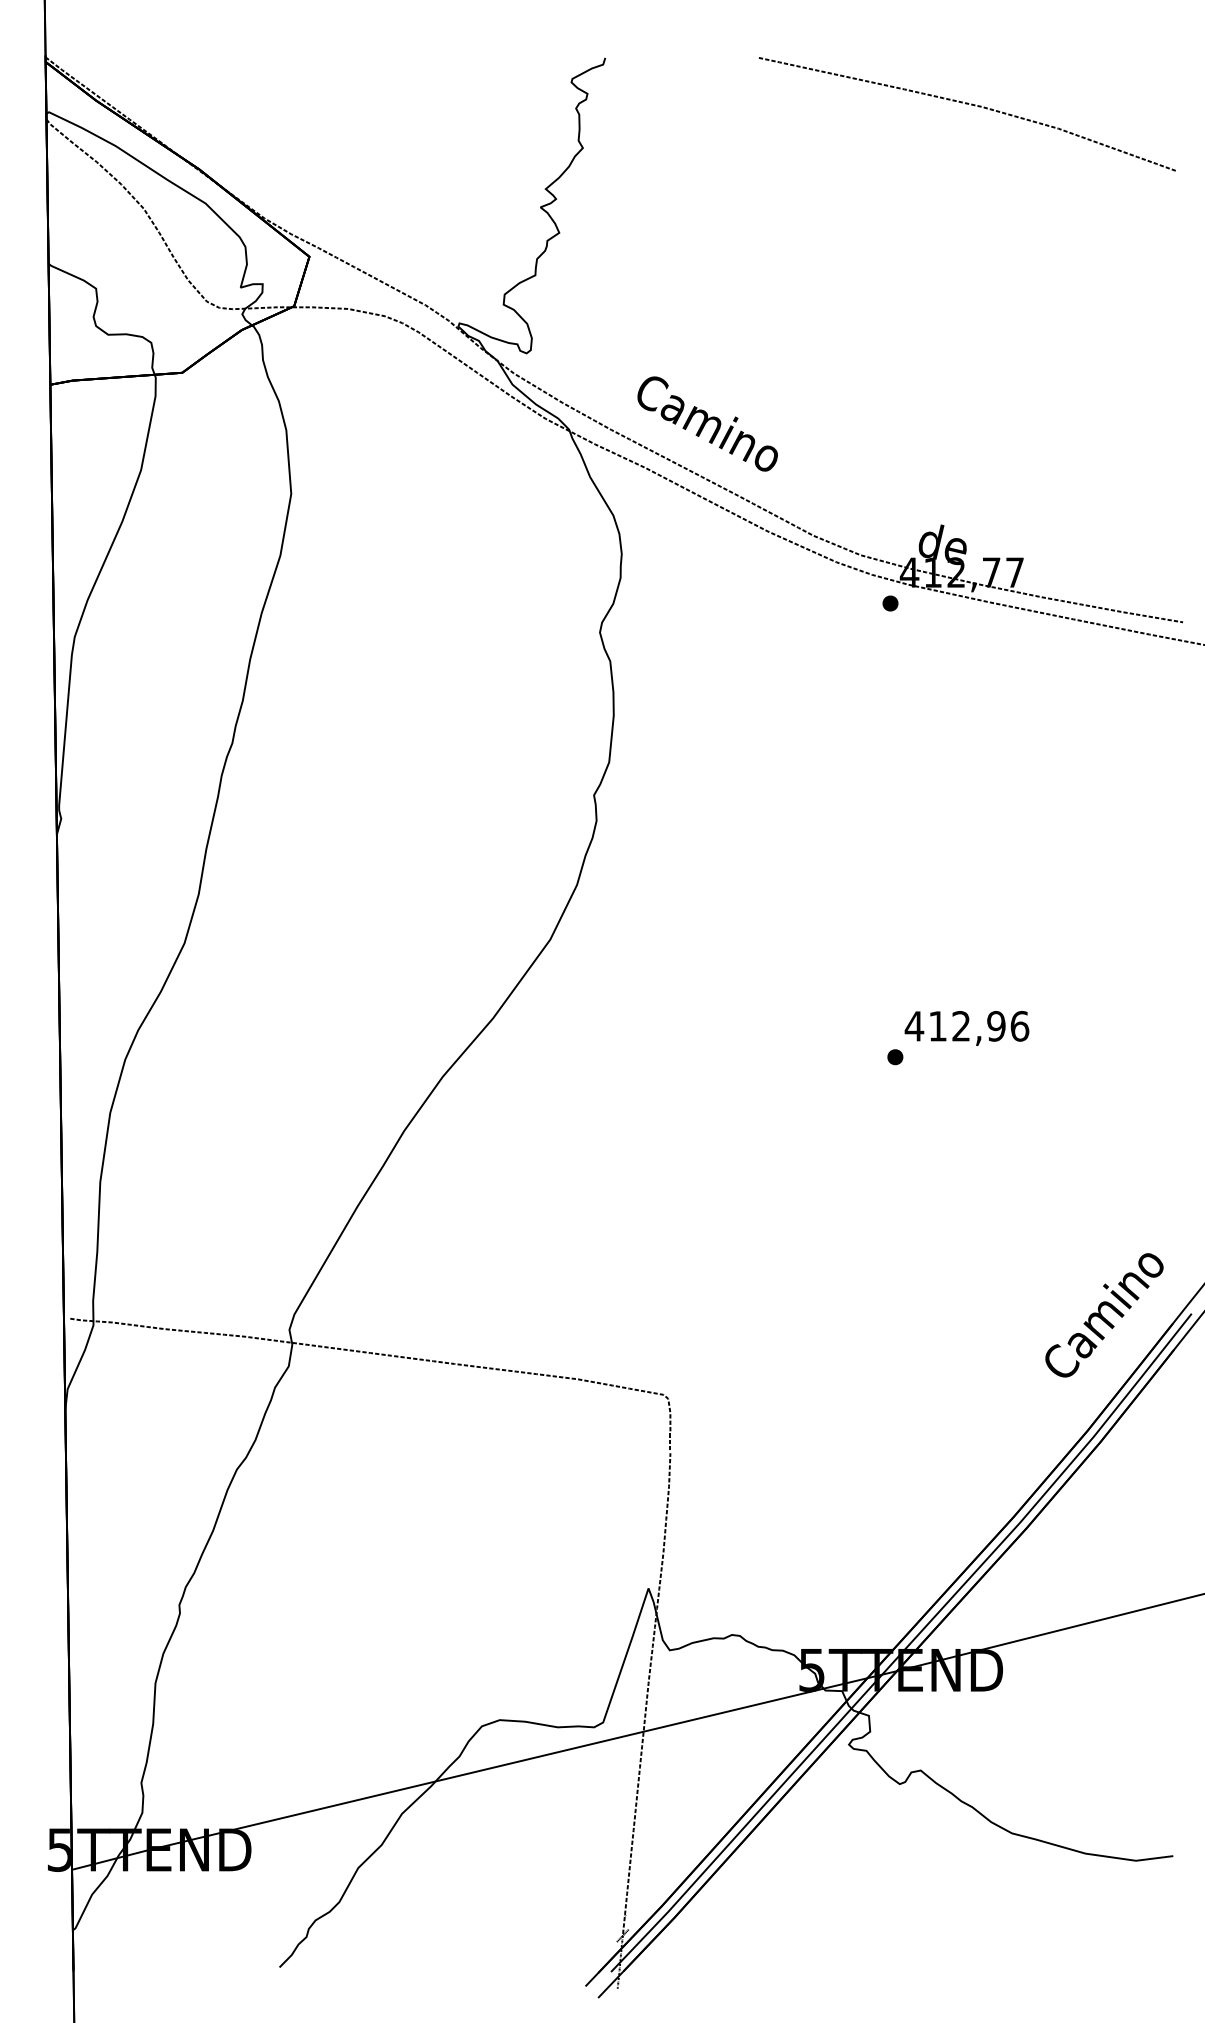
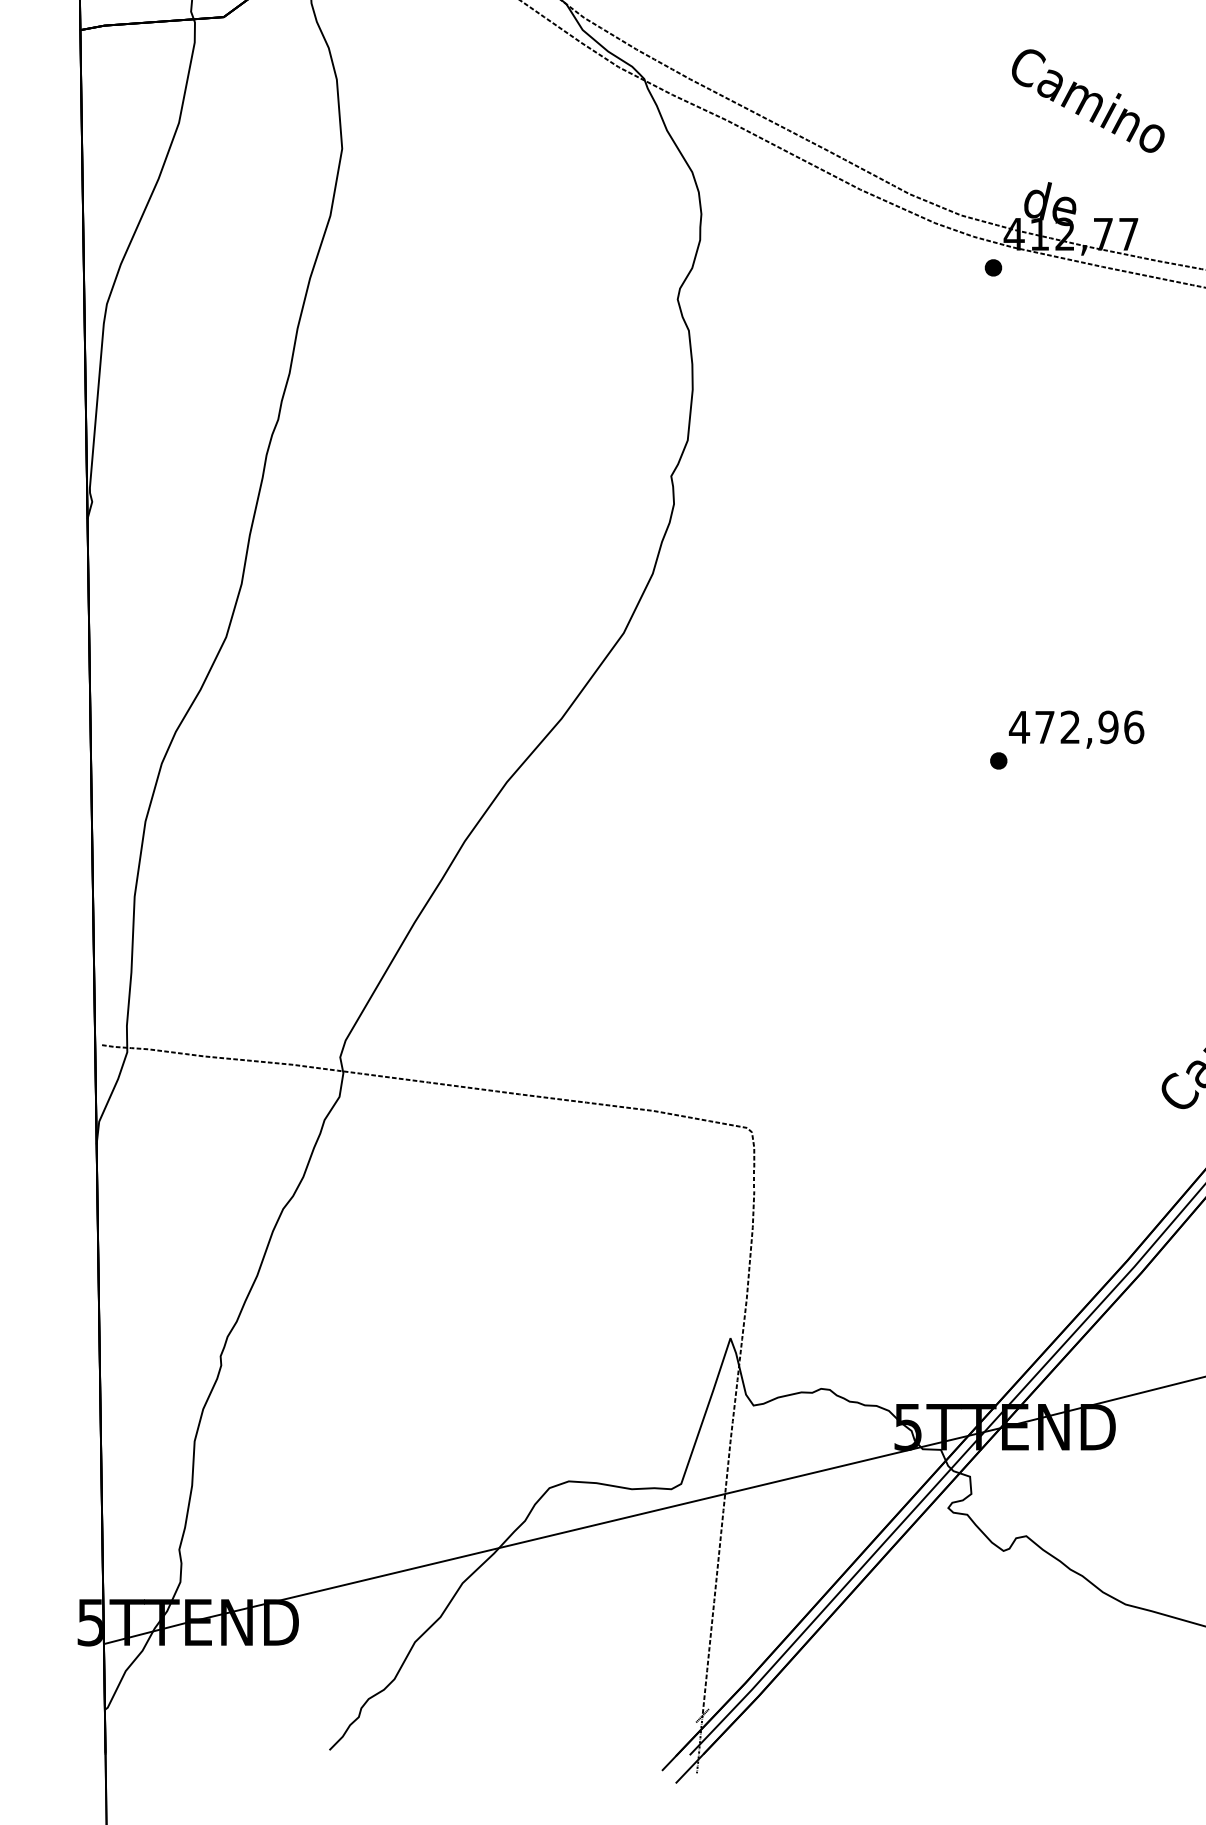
text: (707, 423) -> (1088, 100), moved
text: (937, 1026) -> (1044, 727), 412,96 -> 472,96

